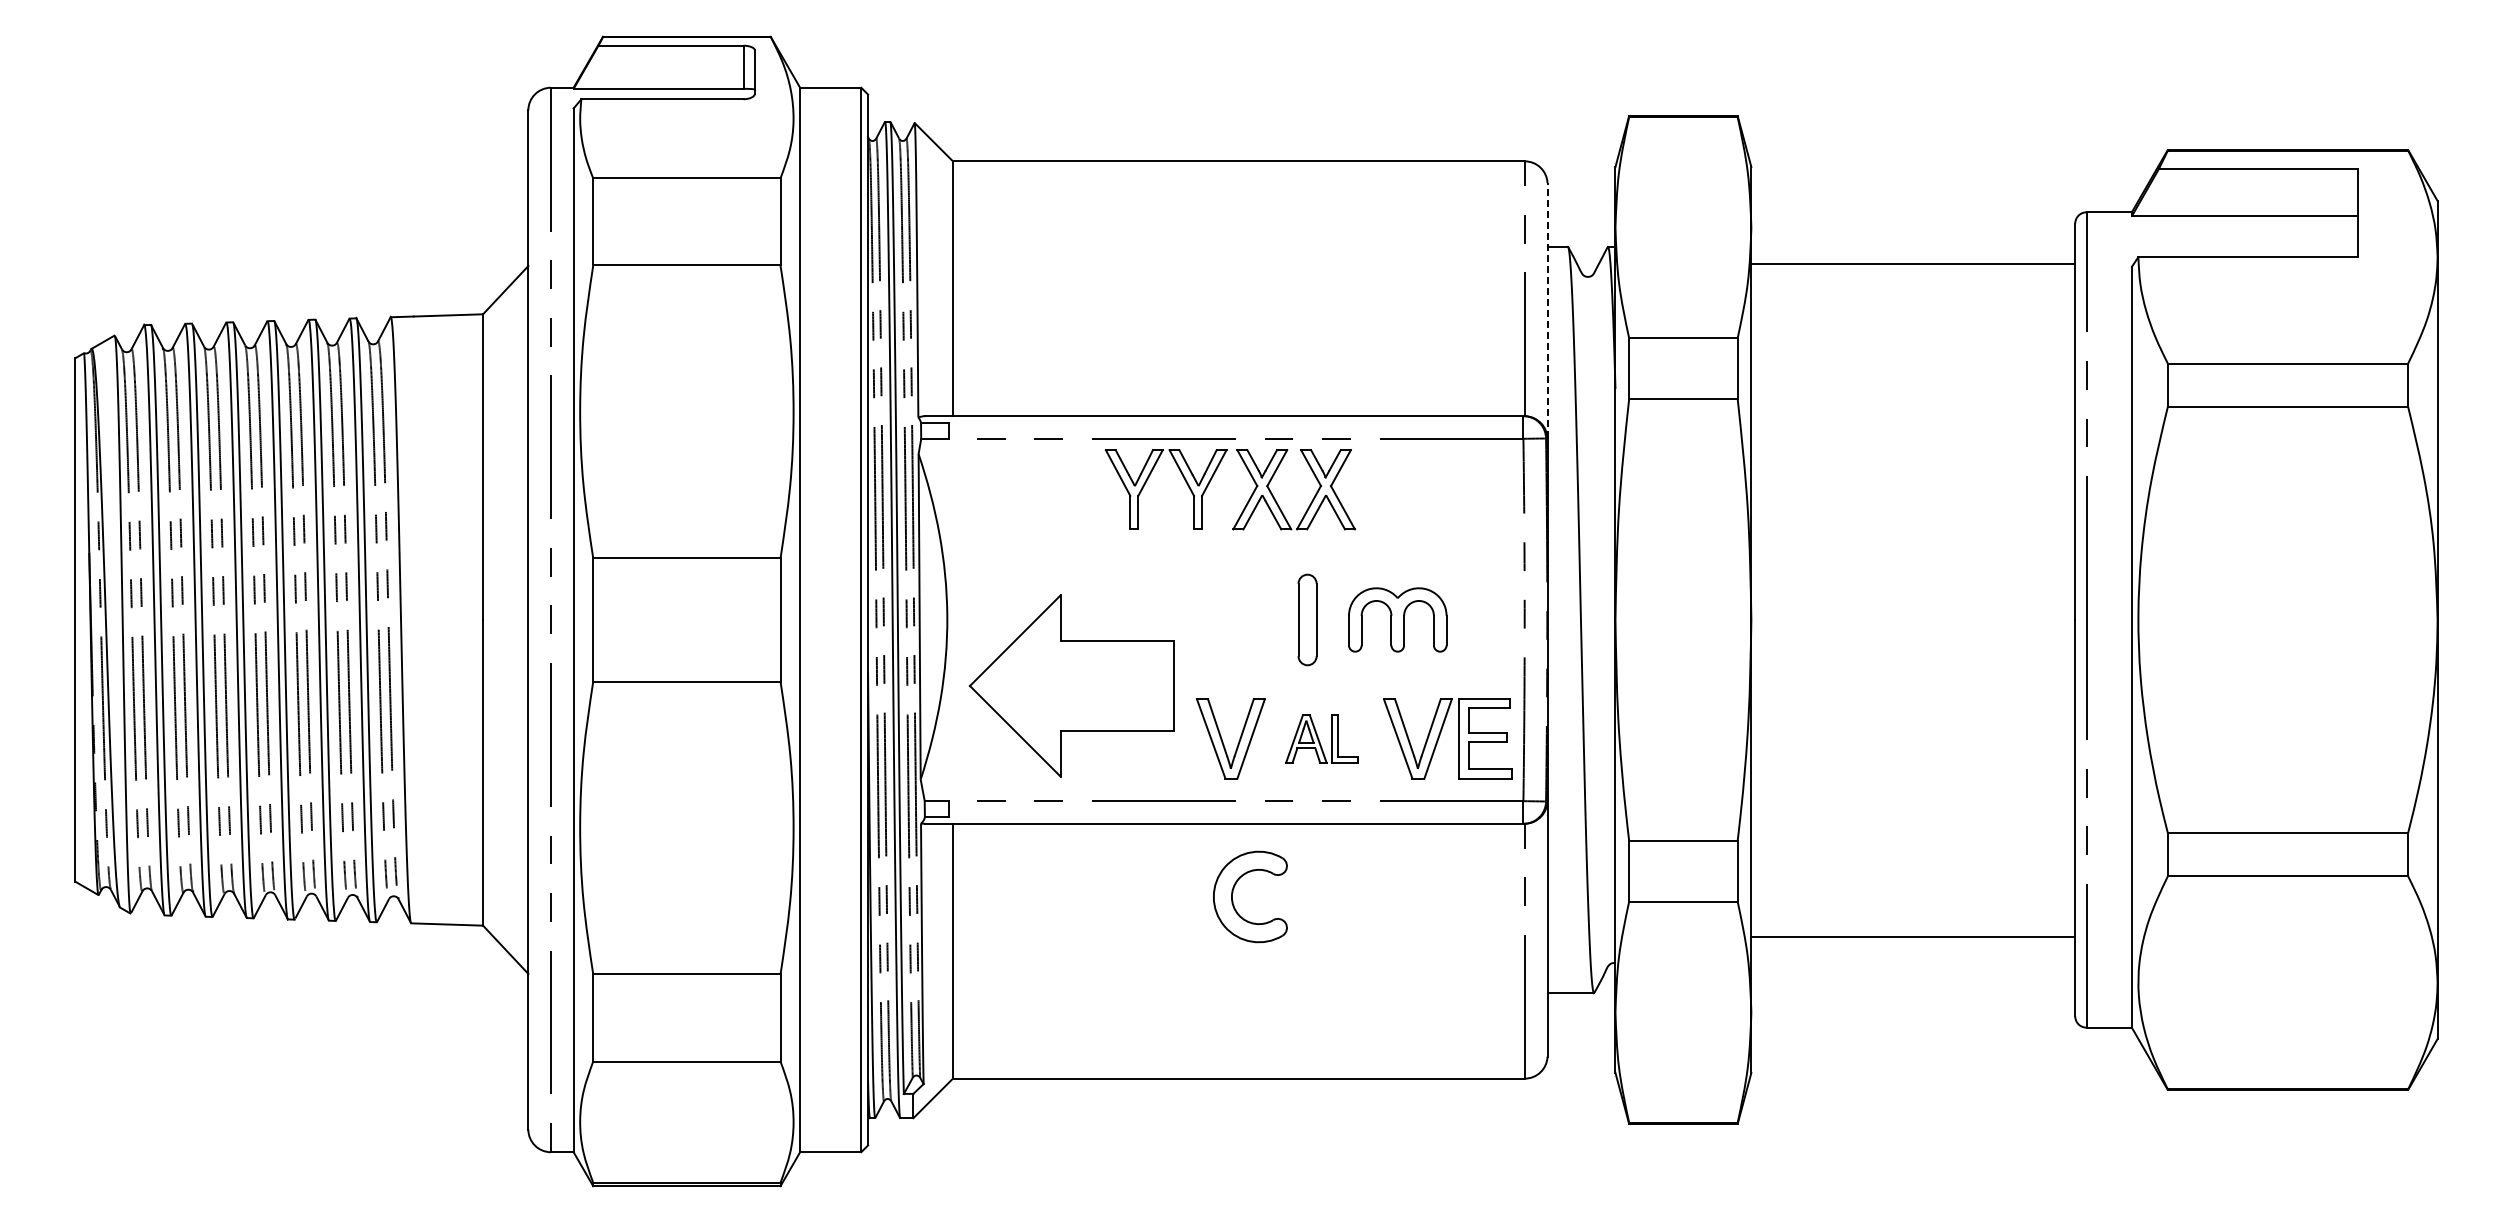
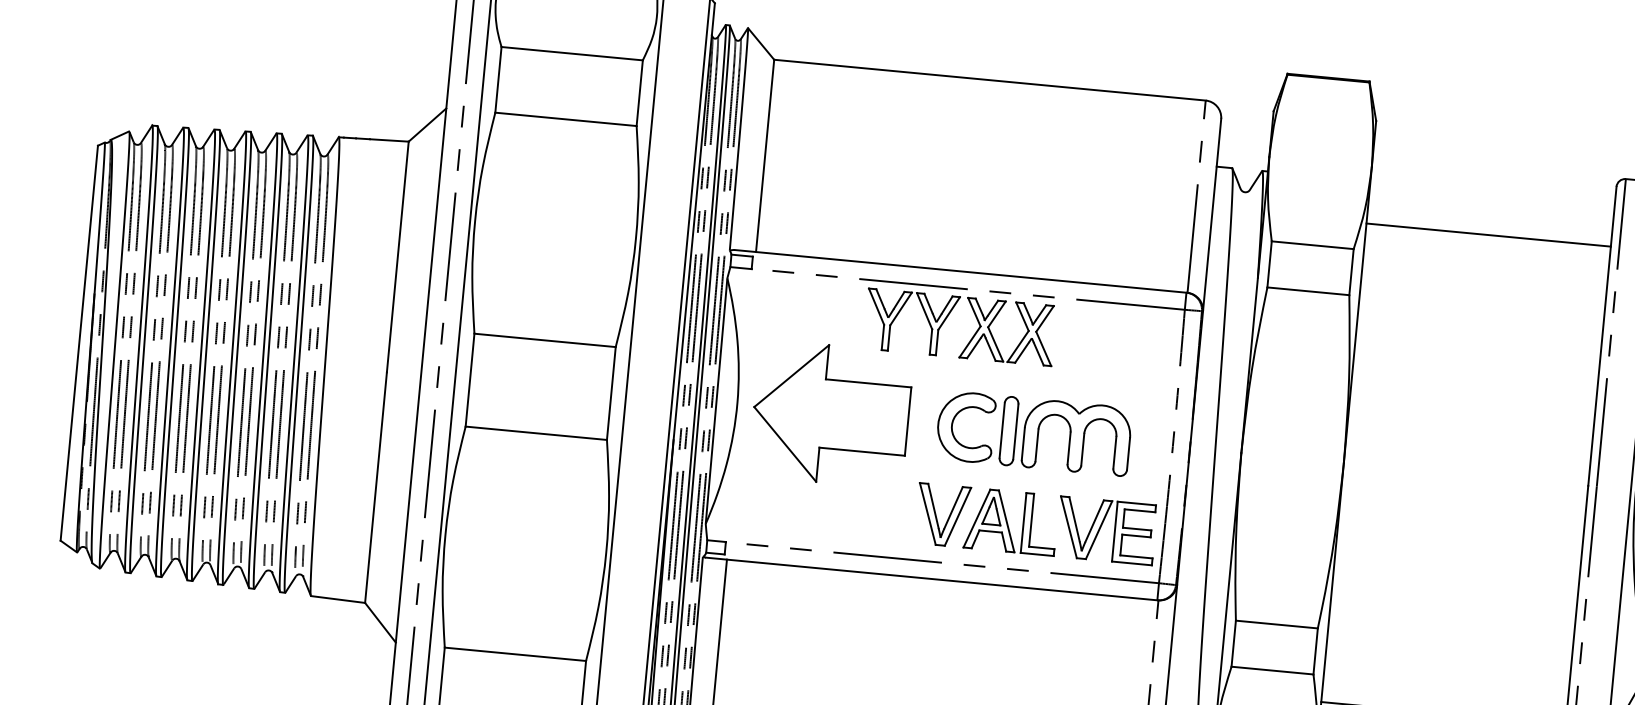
line: (1913, 263) -> (1488, 234), moved
line: (1547, 310) -> (1212, 214), dashed -> solid
part: (1397, 619) -> (1076, 437), size x1.43
part: (1071, 685) -> (830, 413), moved
part: (1321, 738) -> (1011, 521), size x1.67
part: (1233, 893) -> (953, 423), moved

